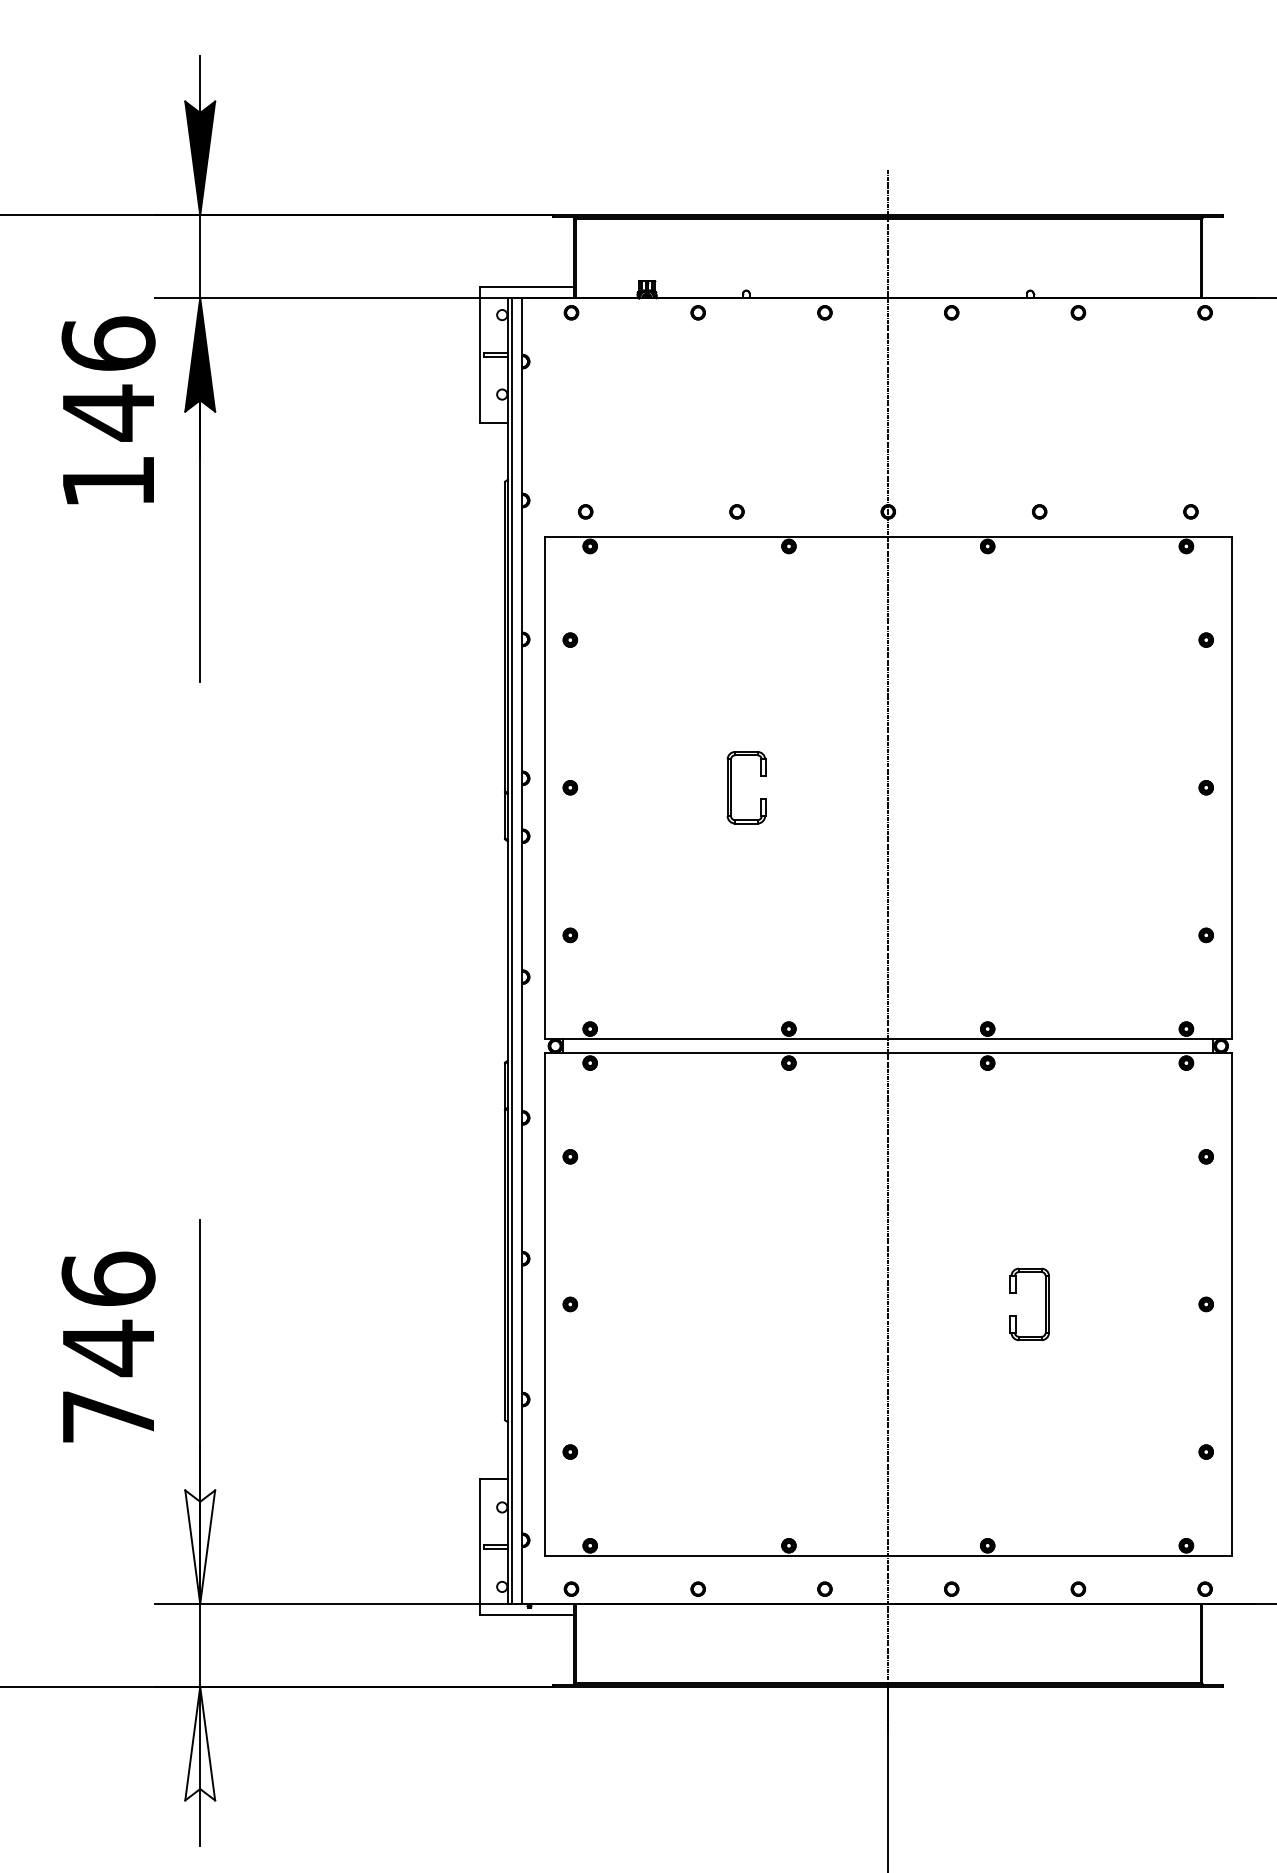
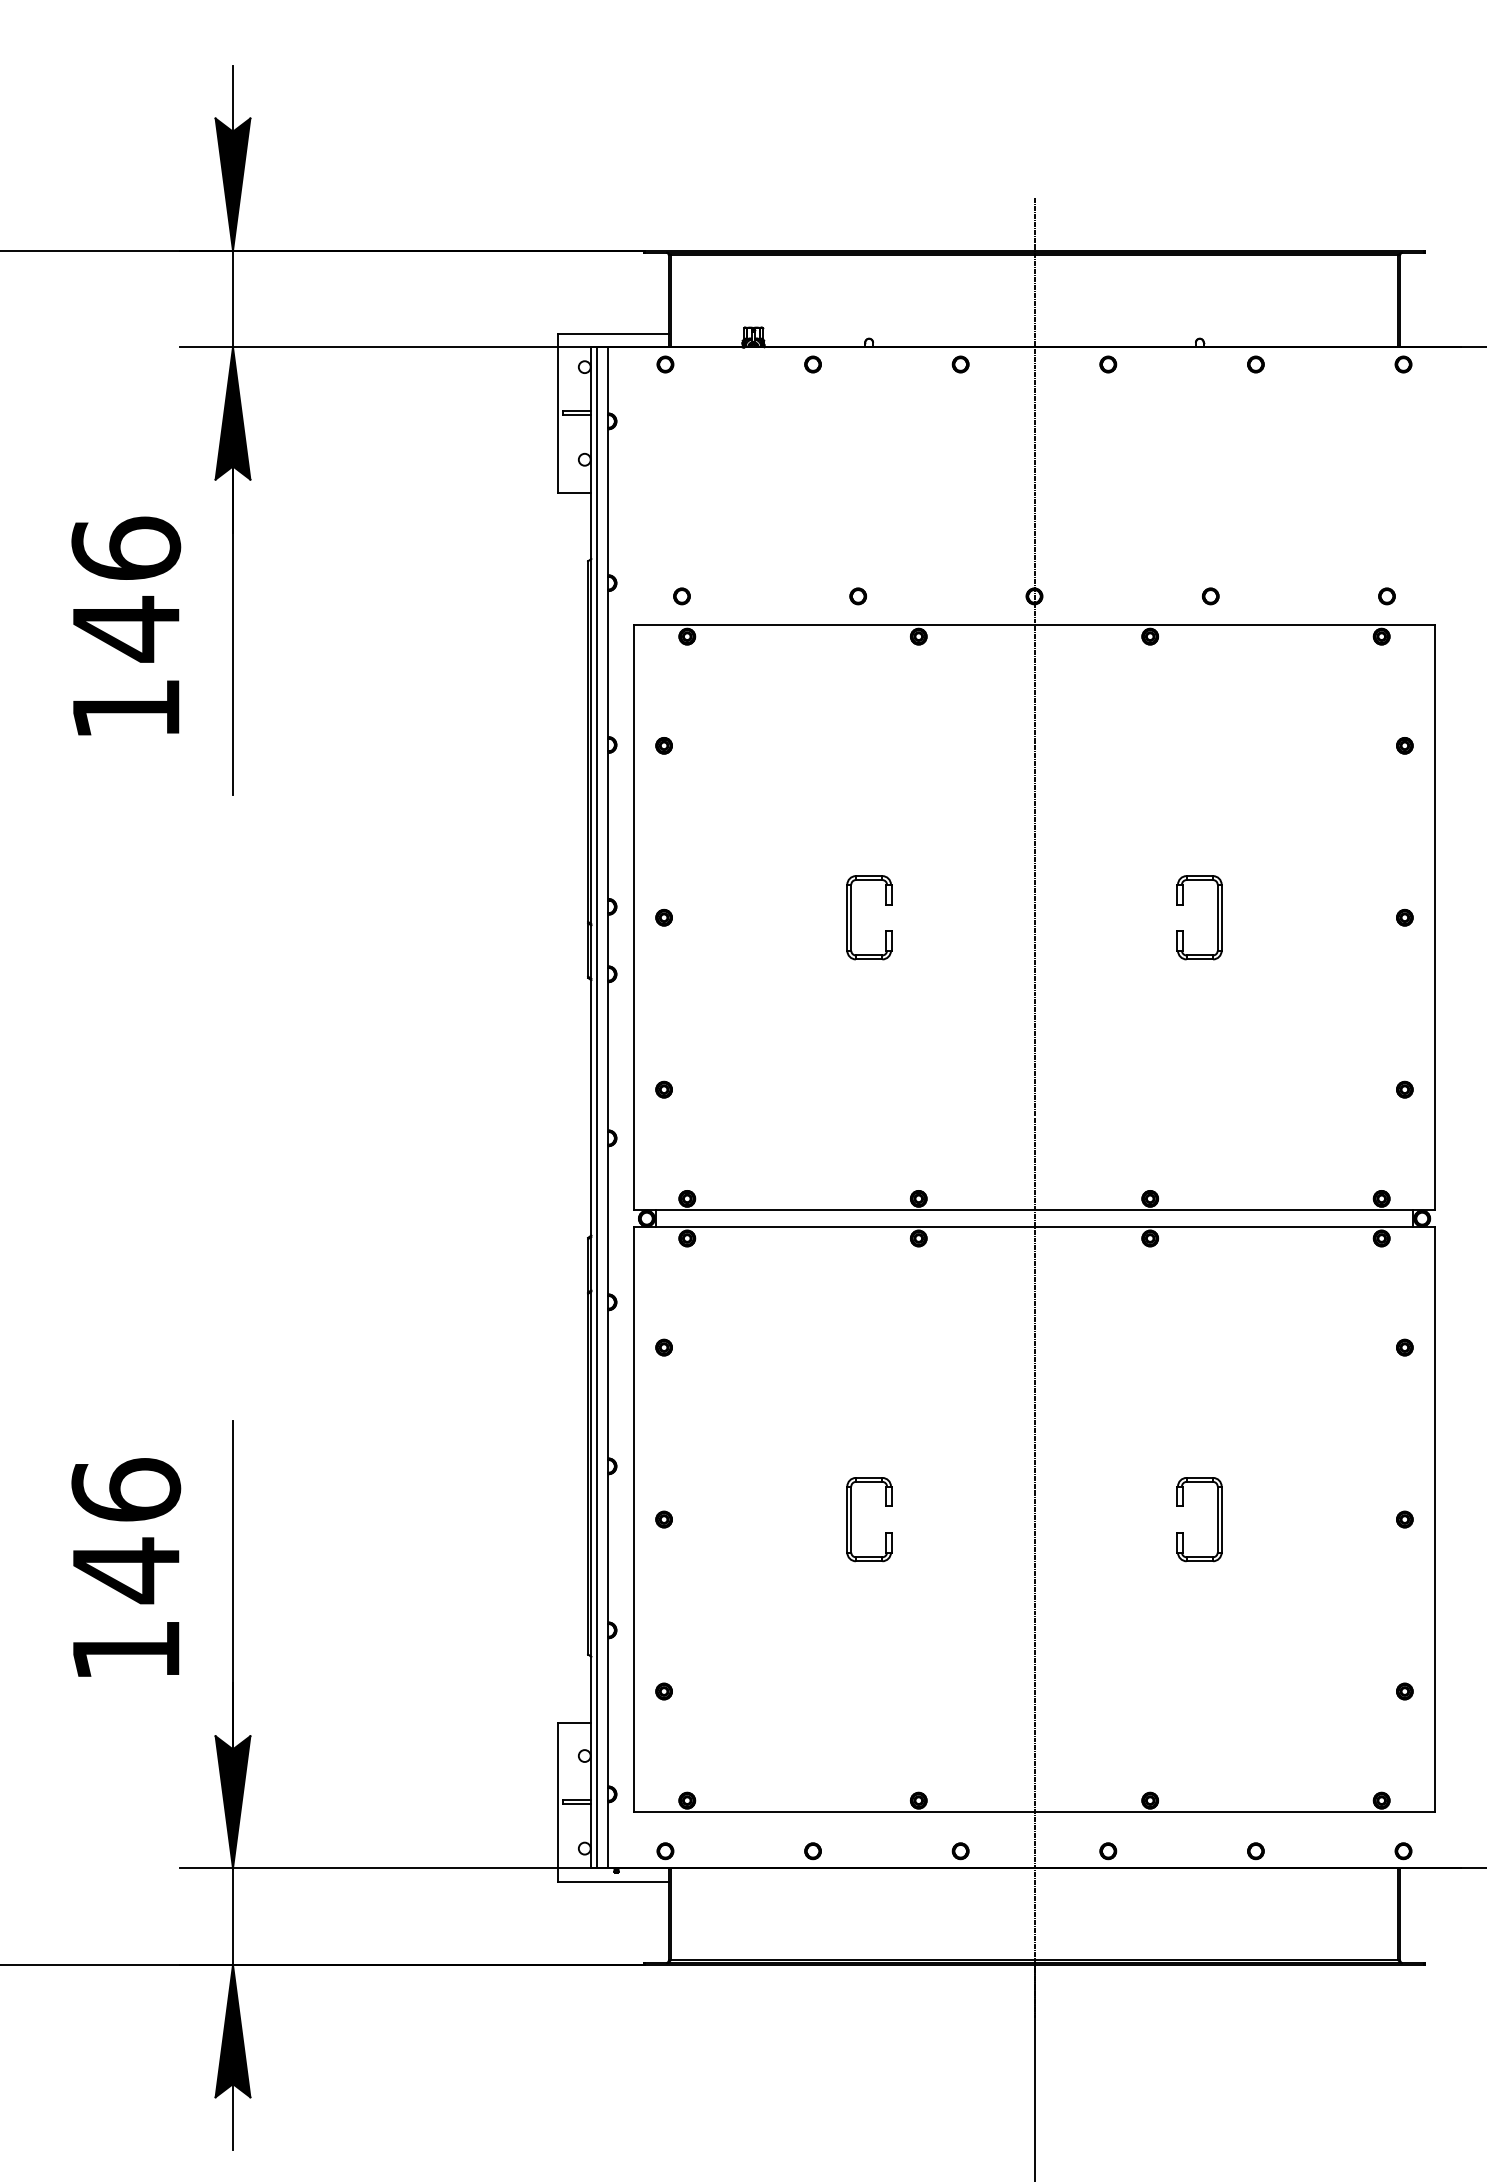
text: (108, 410) -> (126, 626), moved
part: (1045, 787) -> (1217, 917), added
part: (731, 1304) -> (851, 1519), added
text: (108, 1416) -> (126, 1650), 746 -> 146
fill: (200, 1546) -> (233, 1801), added
fill: (200, 1743) -> (233, 2030), added

